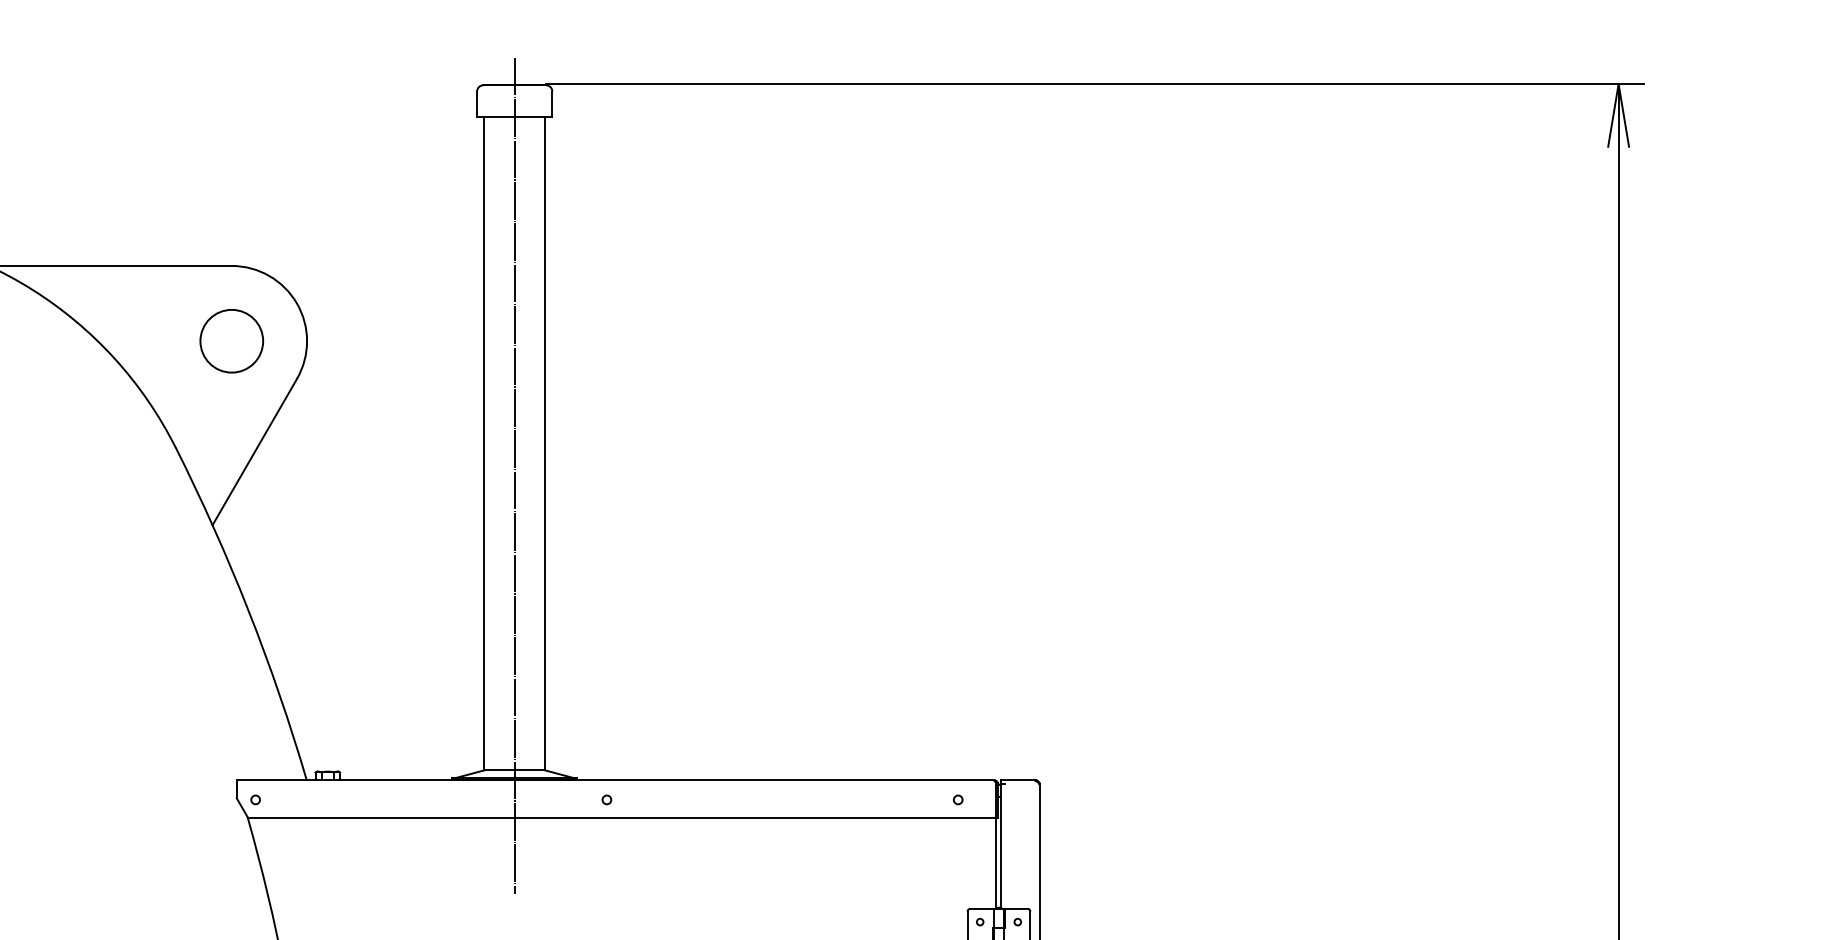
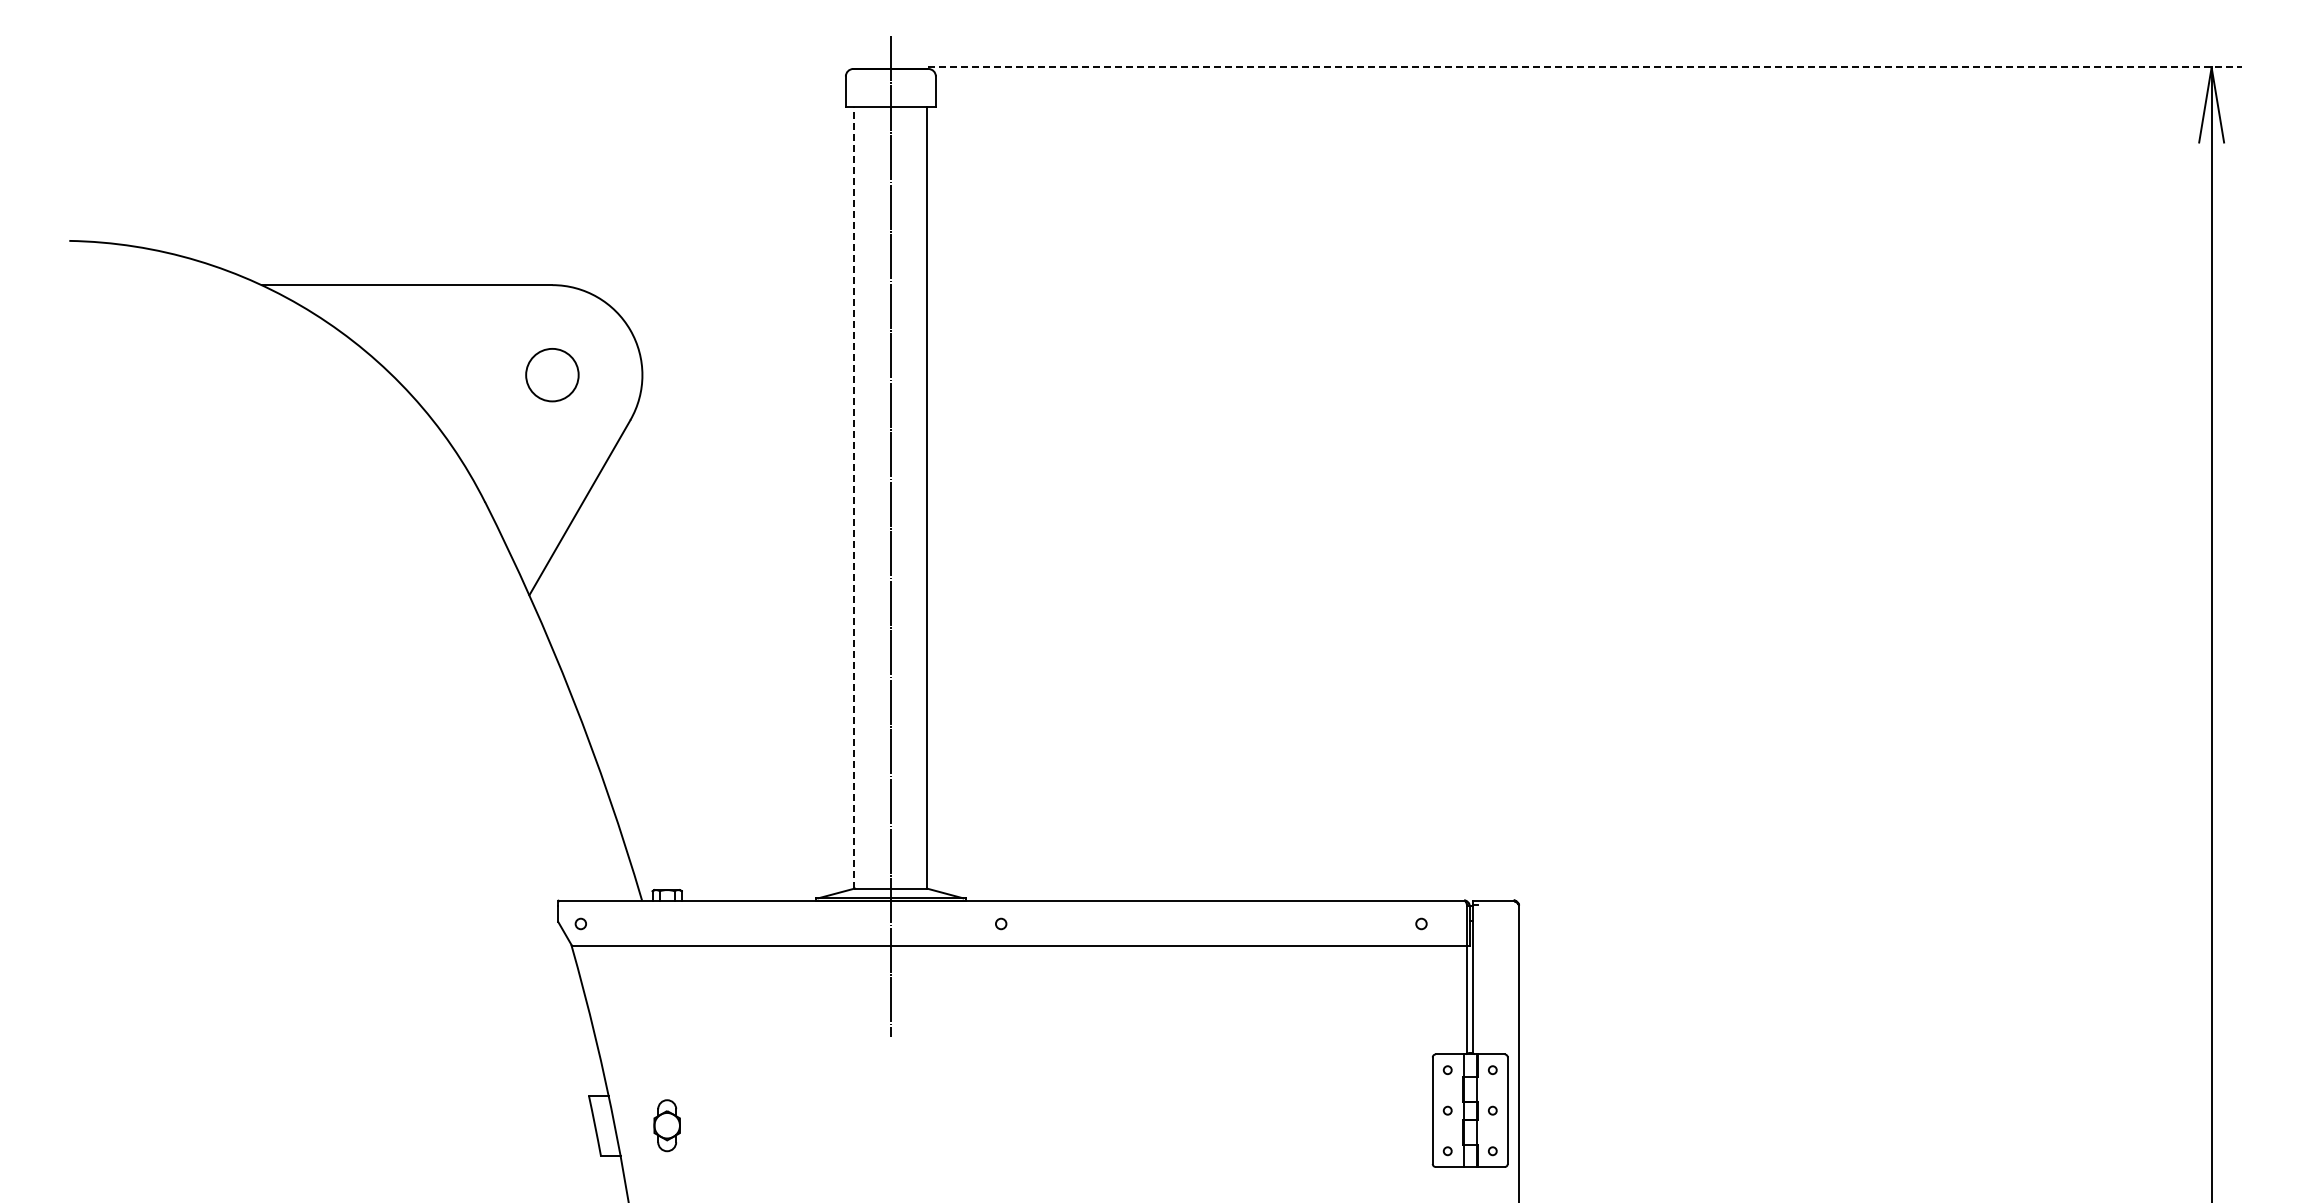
line: (1095, 84) -> (1585, 67), solid -> dashed
circle: (231, 340) -> (552, 374), size x0.7
line: (484, 443) -> (854, 497), solid -> dashed

